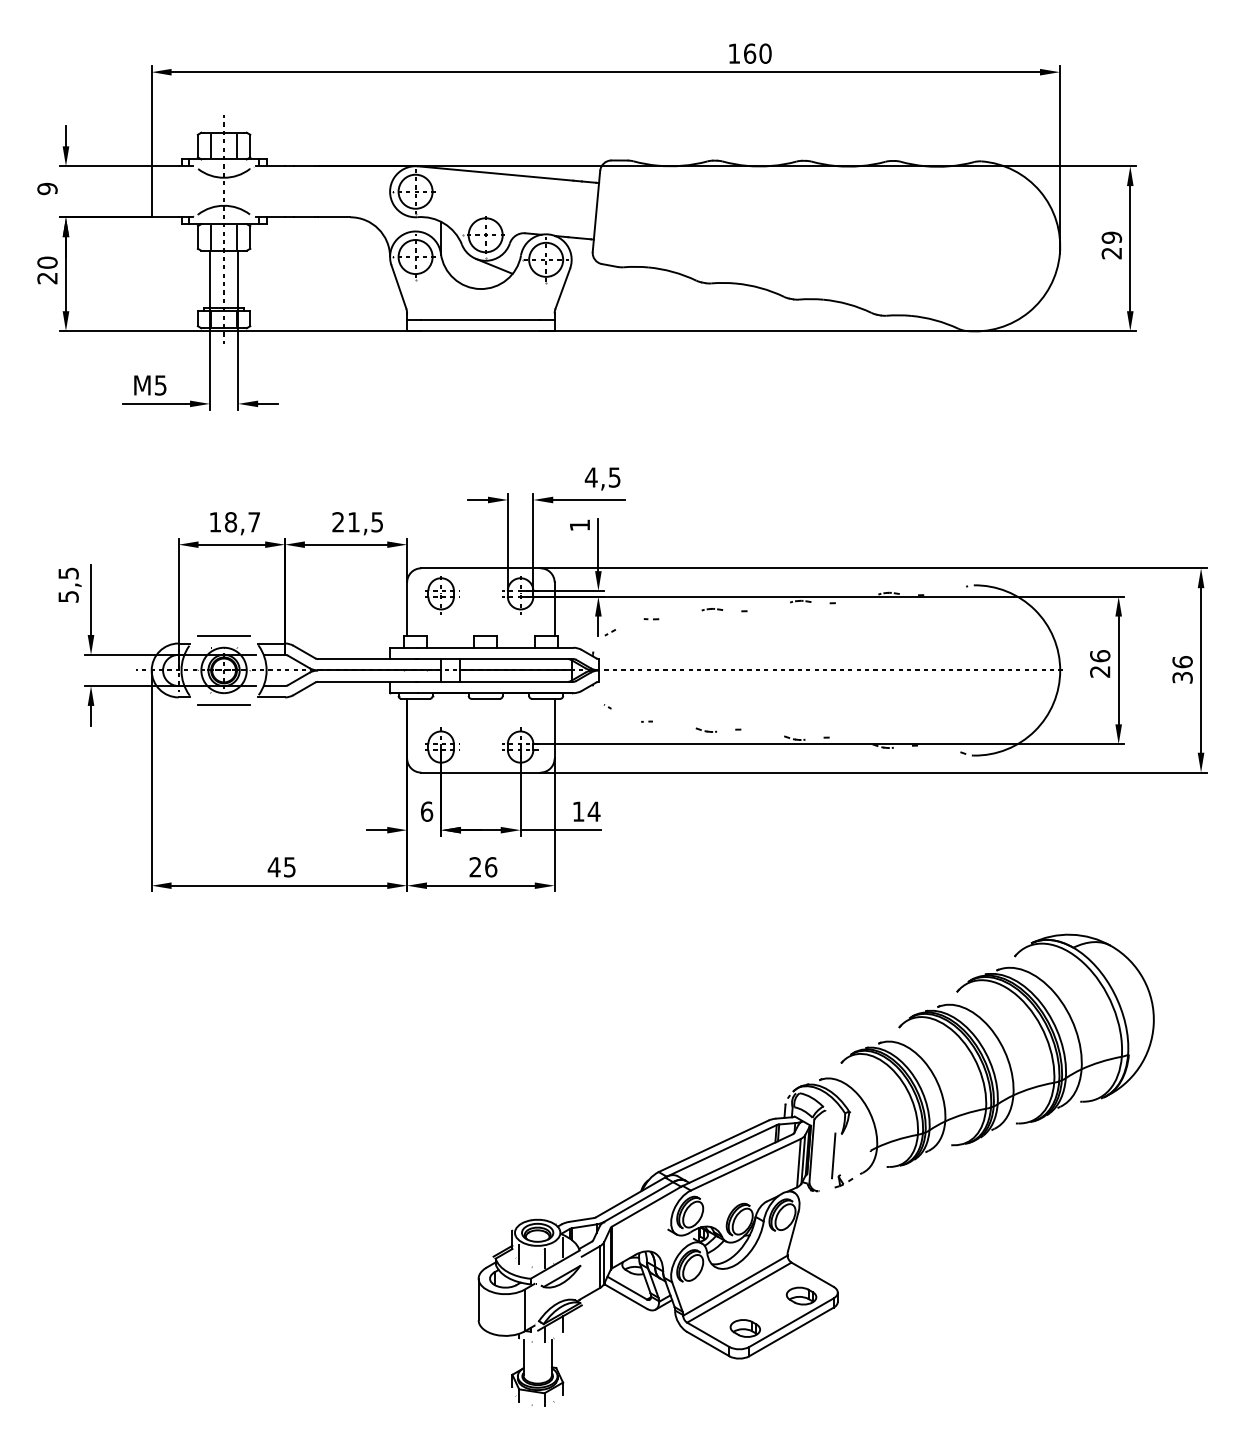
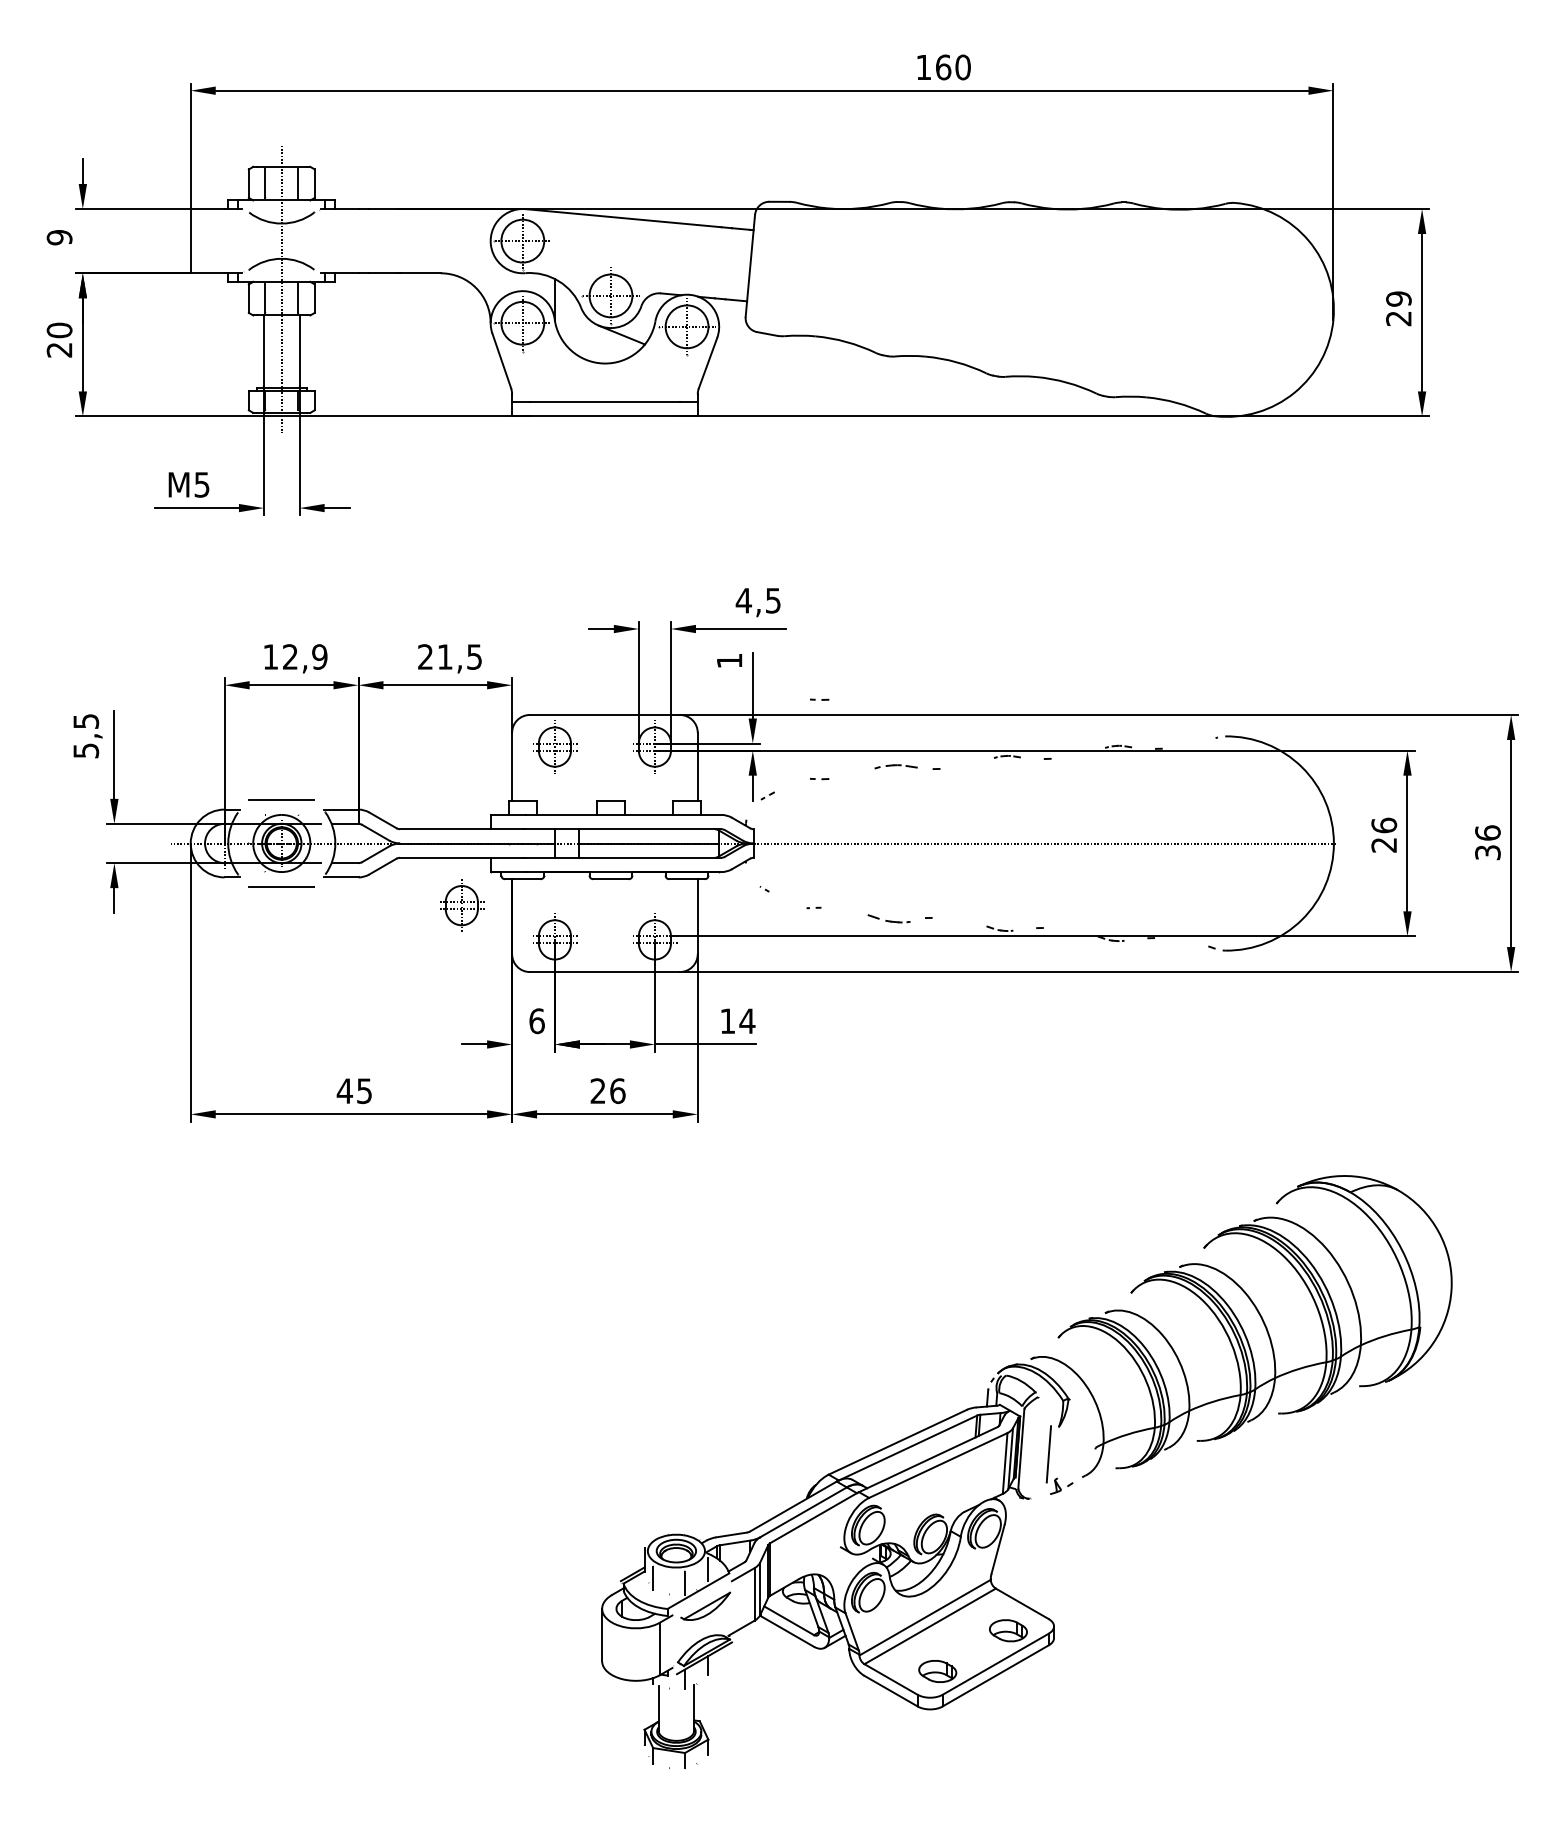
text: (242, 522) -> (304, 657), 18,7 -> 12,9
line: (653, 556) -> (822, 700), added
part: (712, 609) -> (896, 766), size x1.6
part: (368, 721) -> (463, 907), added
part: (705, 729) -> (887, 917), size x1.6

